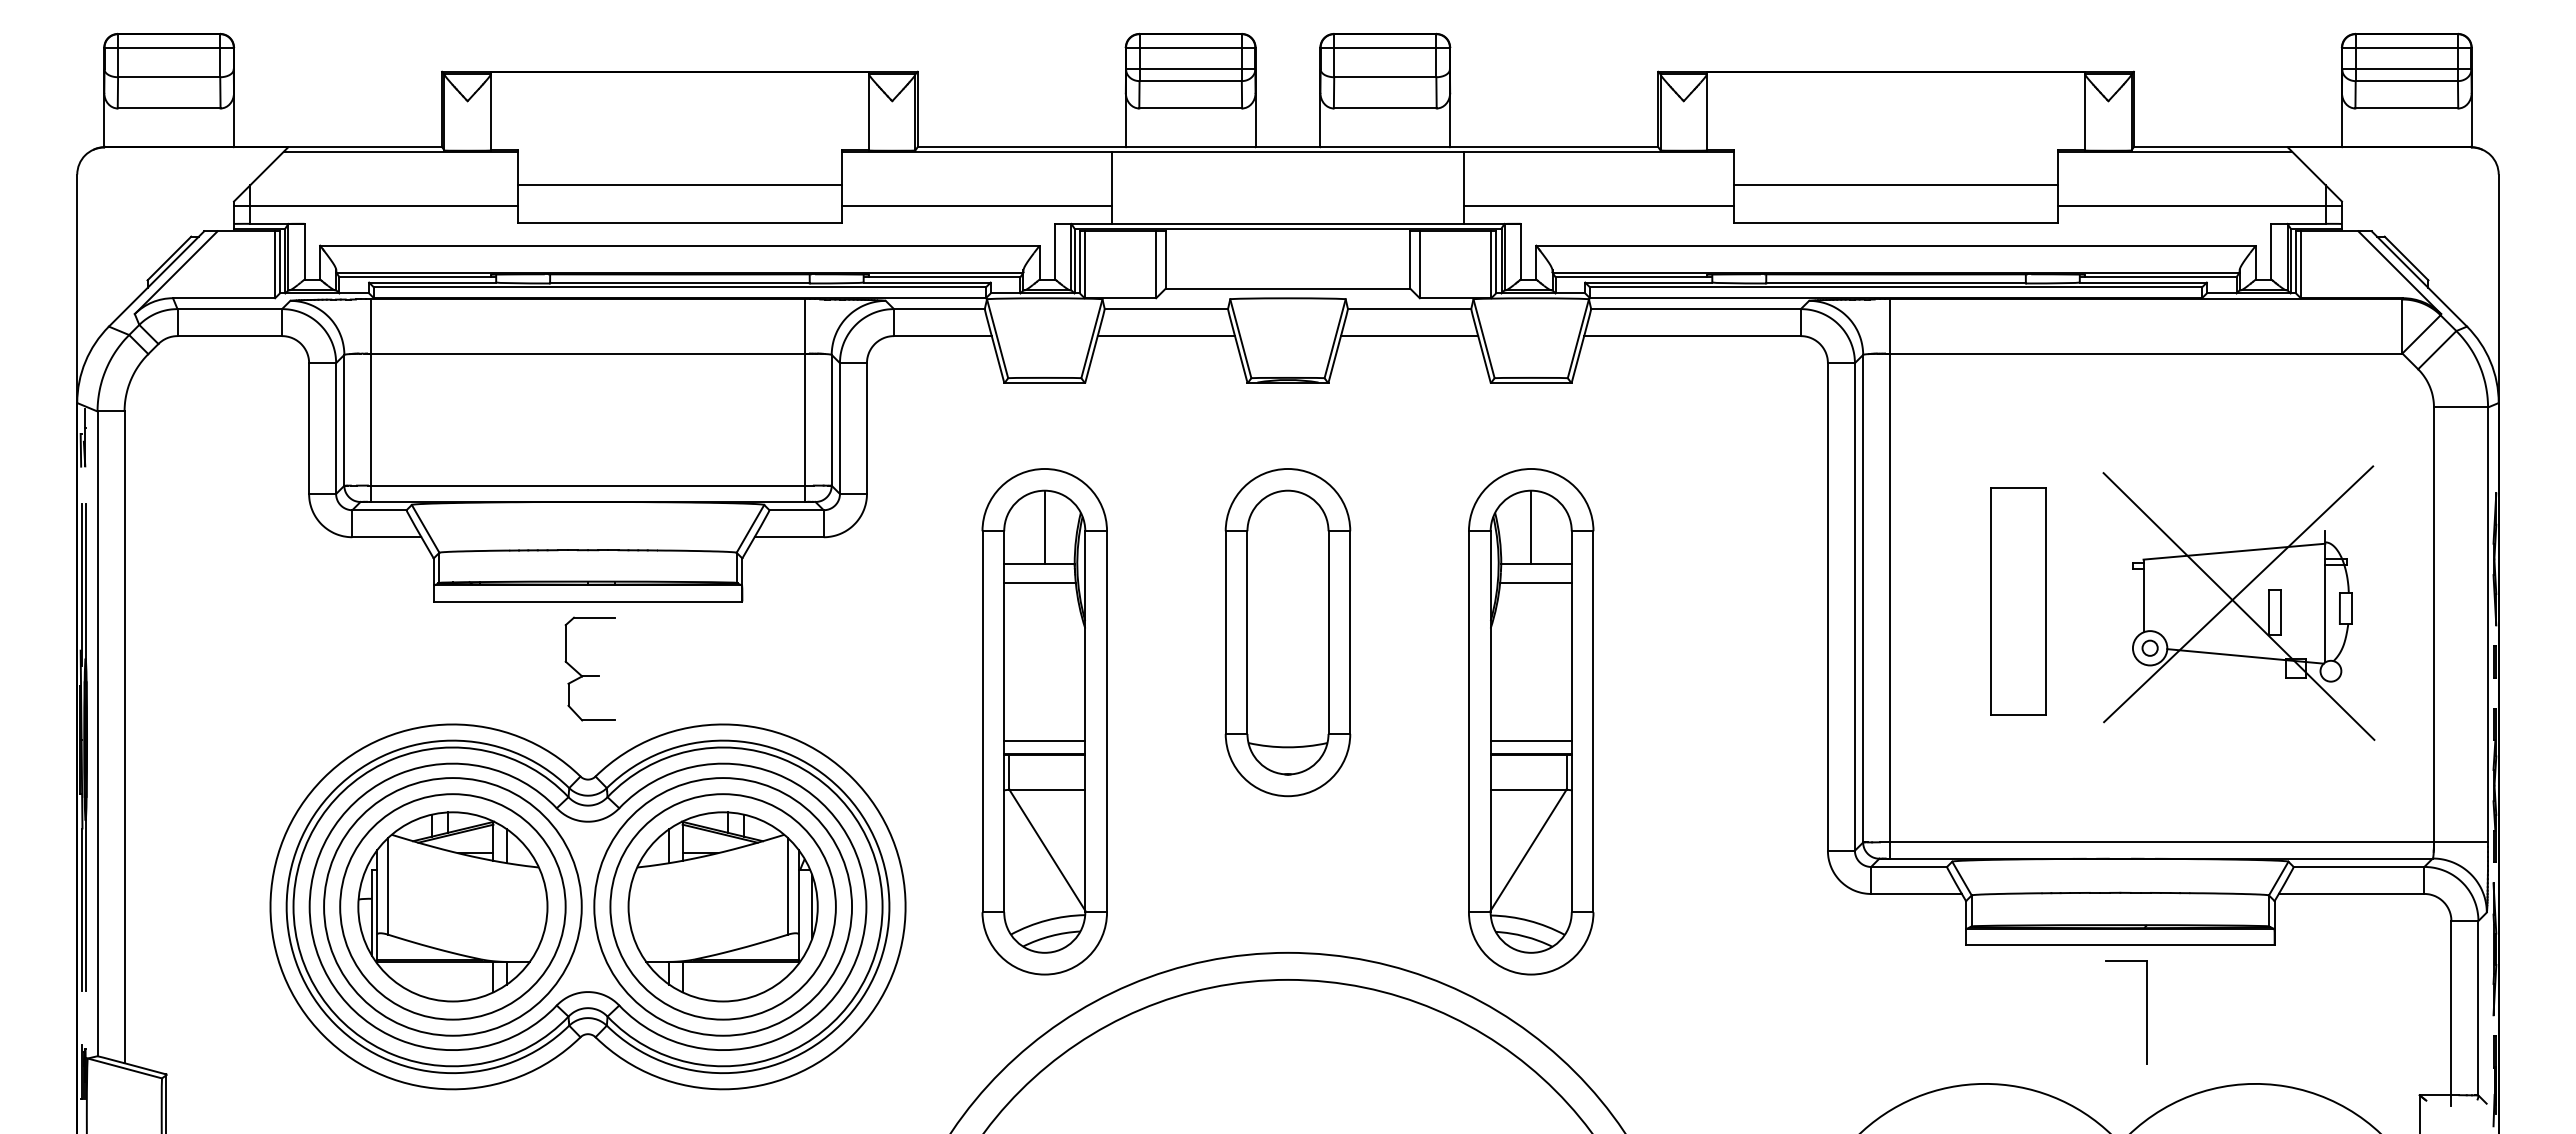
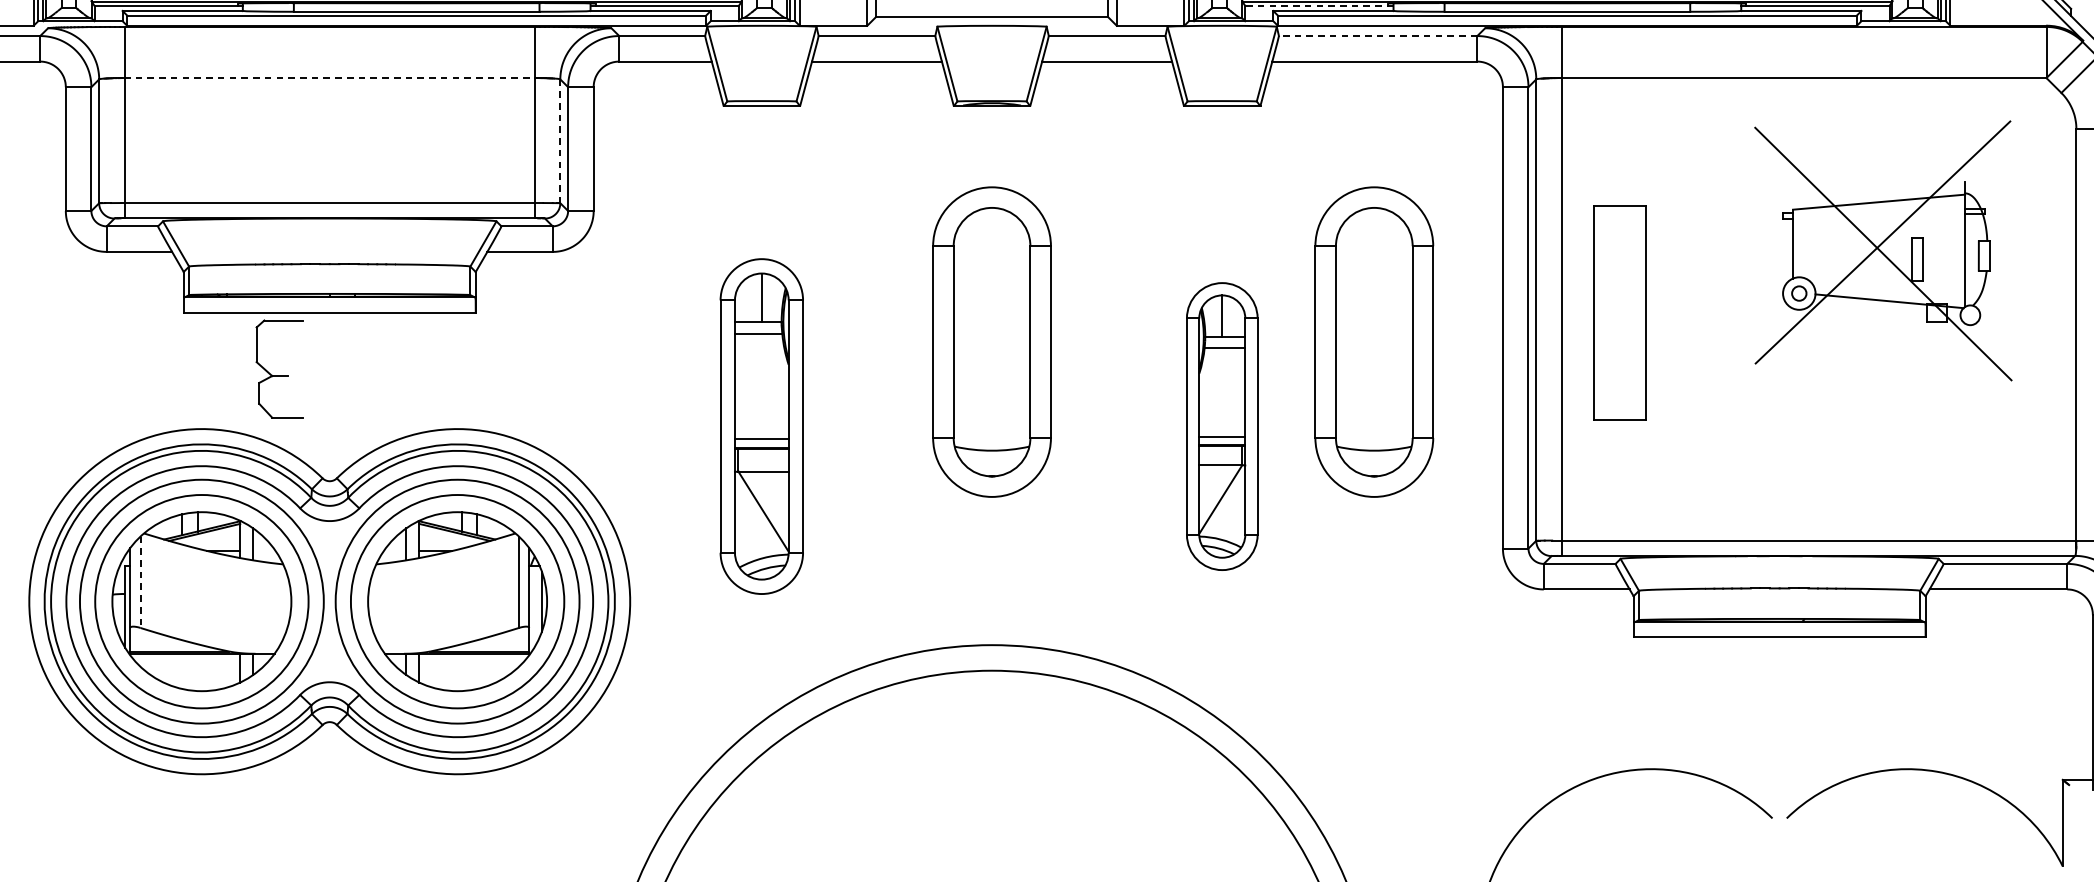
line: (1633, 277) -> (1318, 6), solid -> dashed
line: (1696, 309) -> (1378, 36), solid -> dashed
line: (588, 353) -> (330, 78), solid -> dashed
line: (831, 420) -> (560, 141), solid -> dashed
part: (2018, 601) -> (1619, 312), moved
part: (2238, 602) -> (1882, 250), moved
part: (1691, 632) -> (1373, 342), added
part: (589, 675) -> (279, 375), moved
part: (1044, 721) -> (761, 426), size x0.7
part: (1531, 721) -> (1222, 426), size x0.6
line: (388, 886) -> (140, 582), solid -> dashed
part: (2146, 1012) -> (1804, 701), removed

